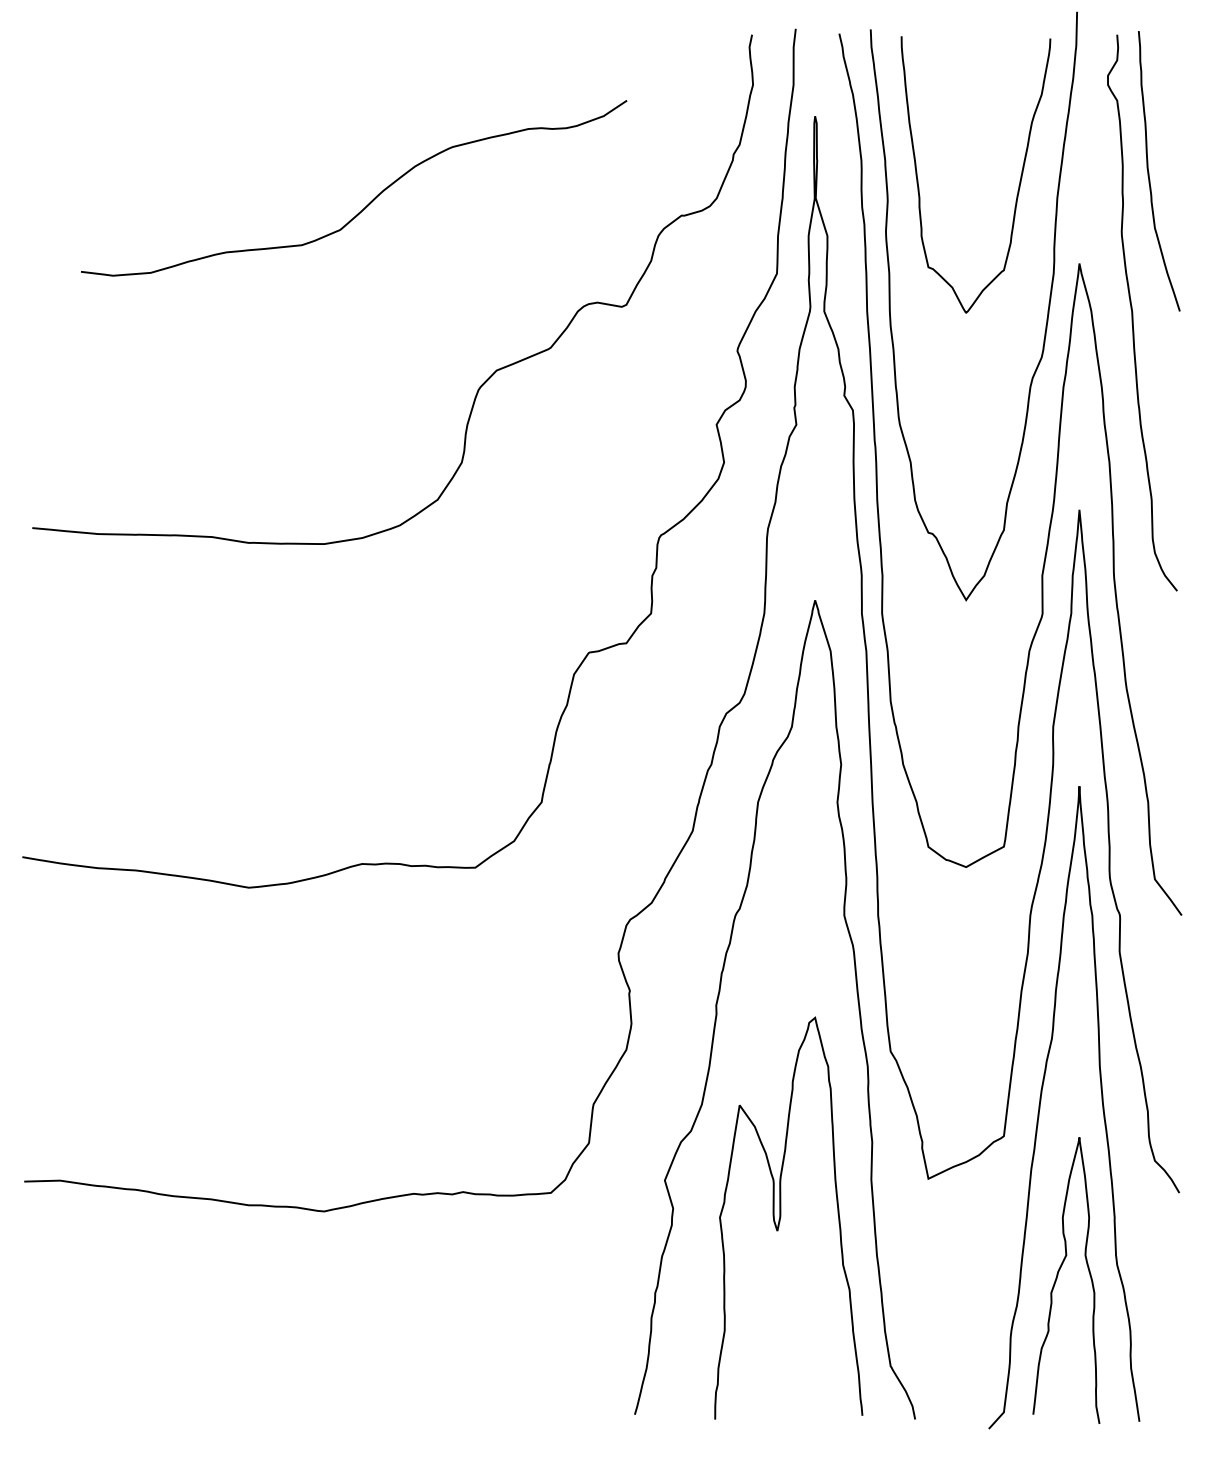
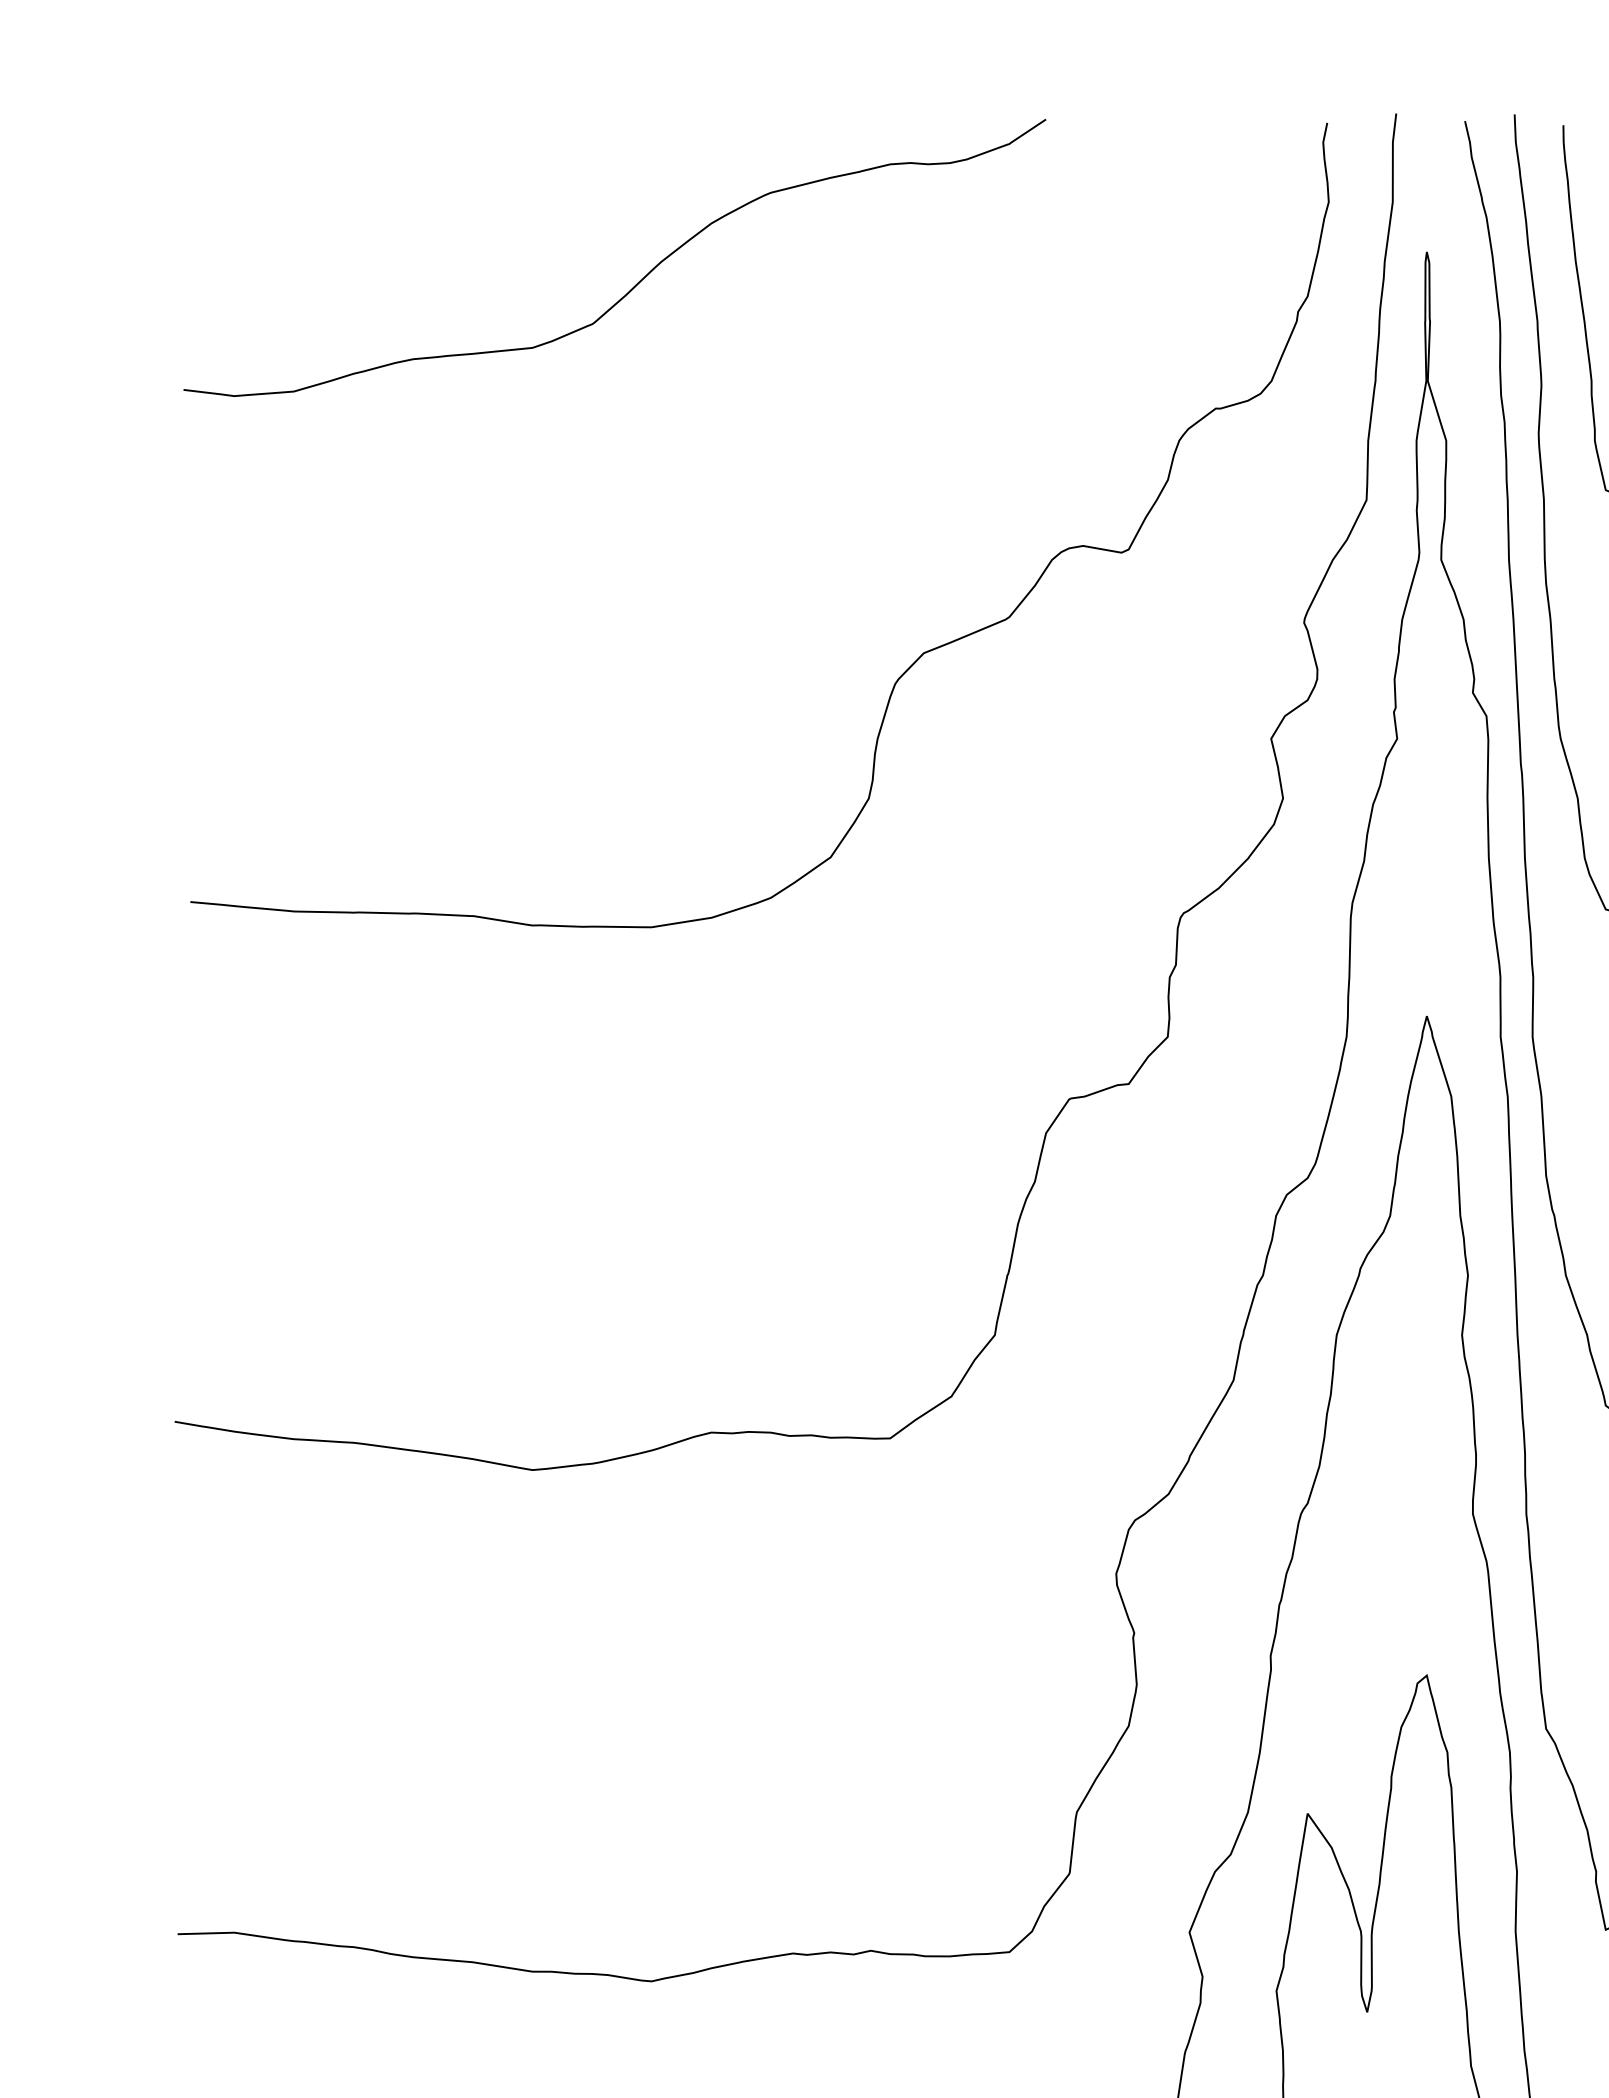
curve: (369, 202) -> (639, 280), moved

